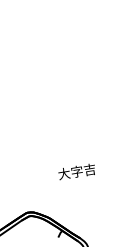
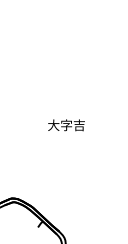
text: (77, 171) -> (66, 125), moved

